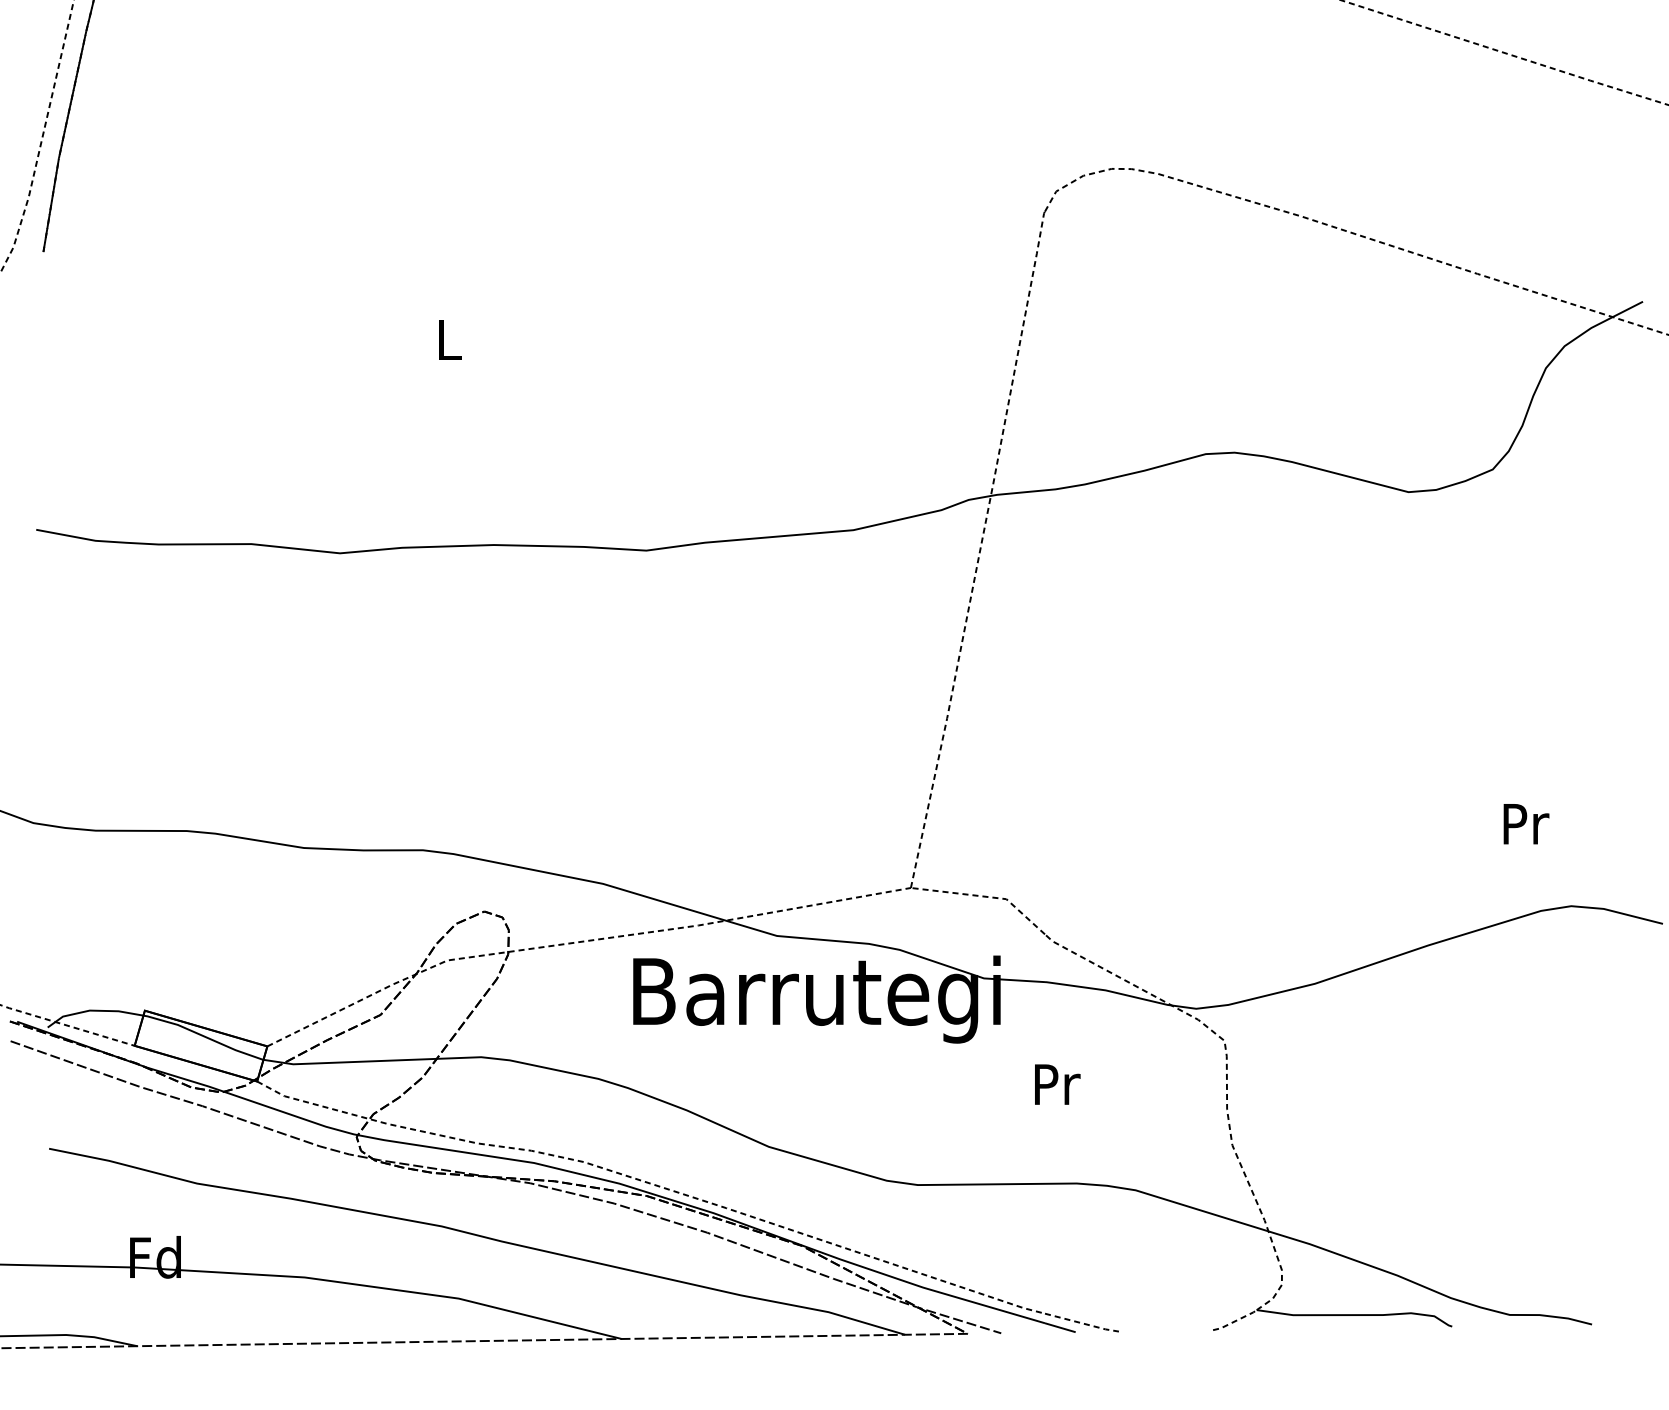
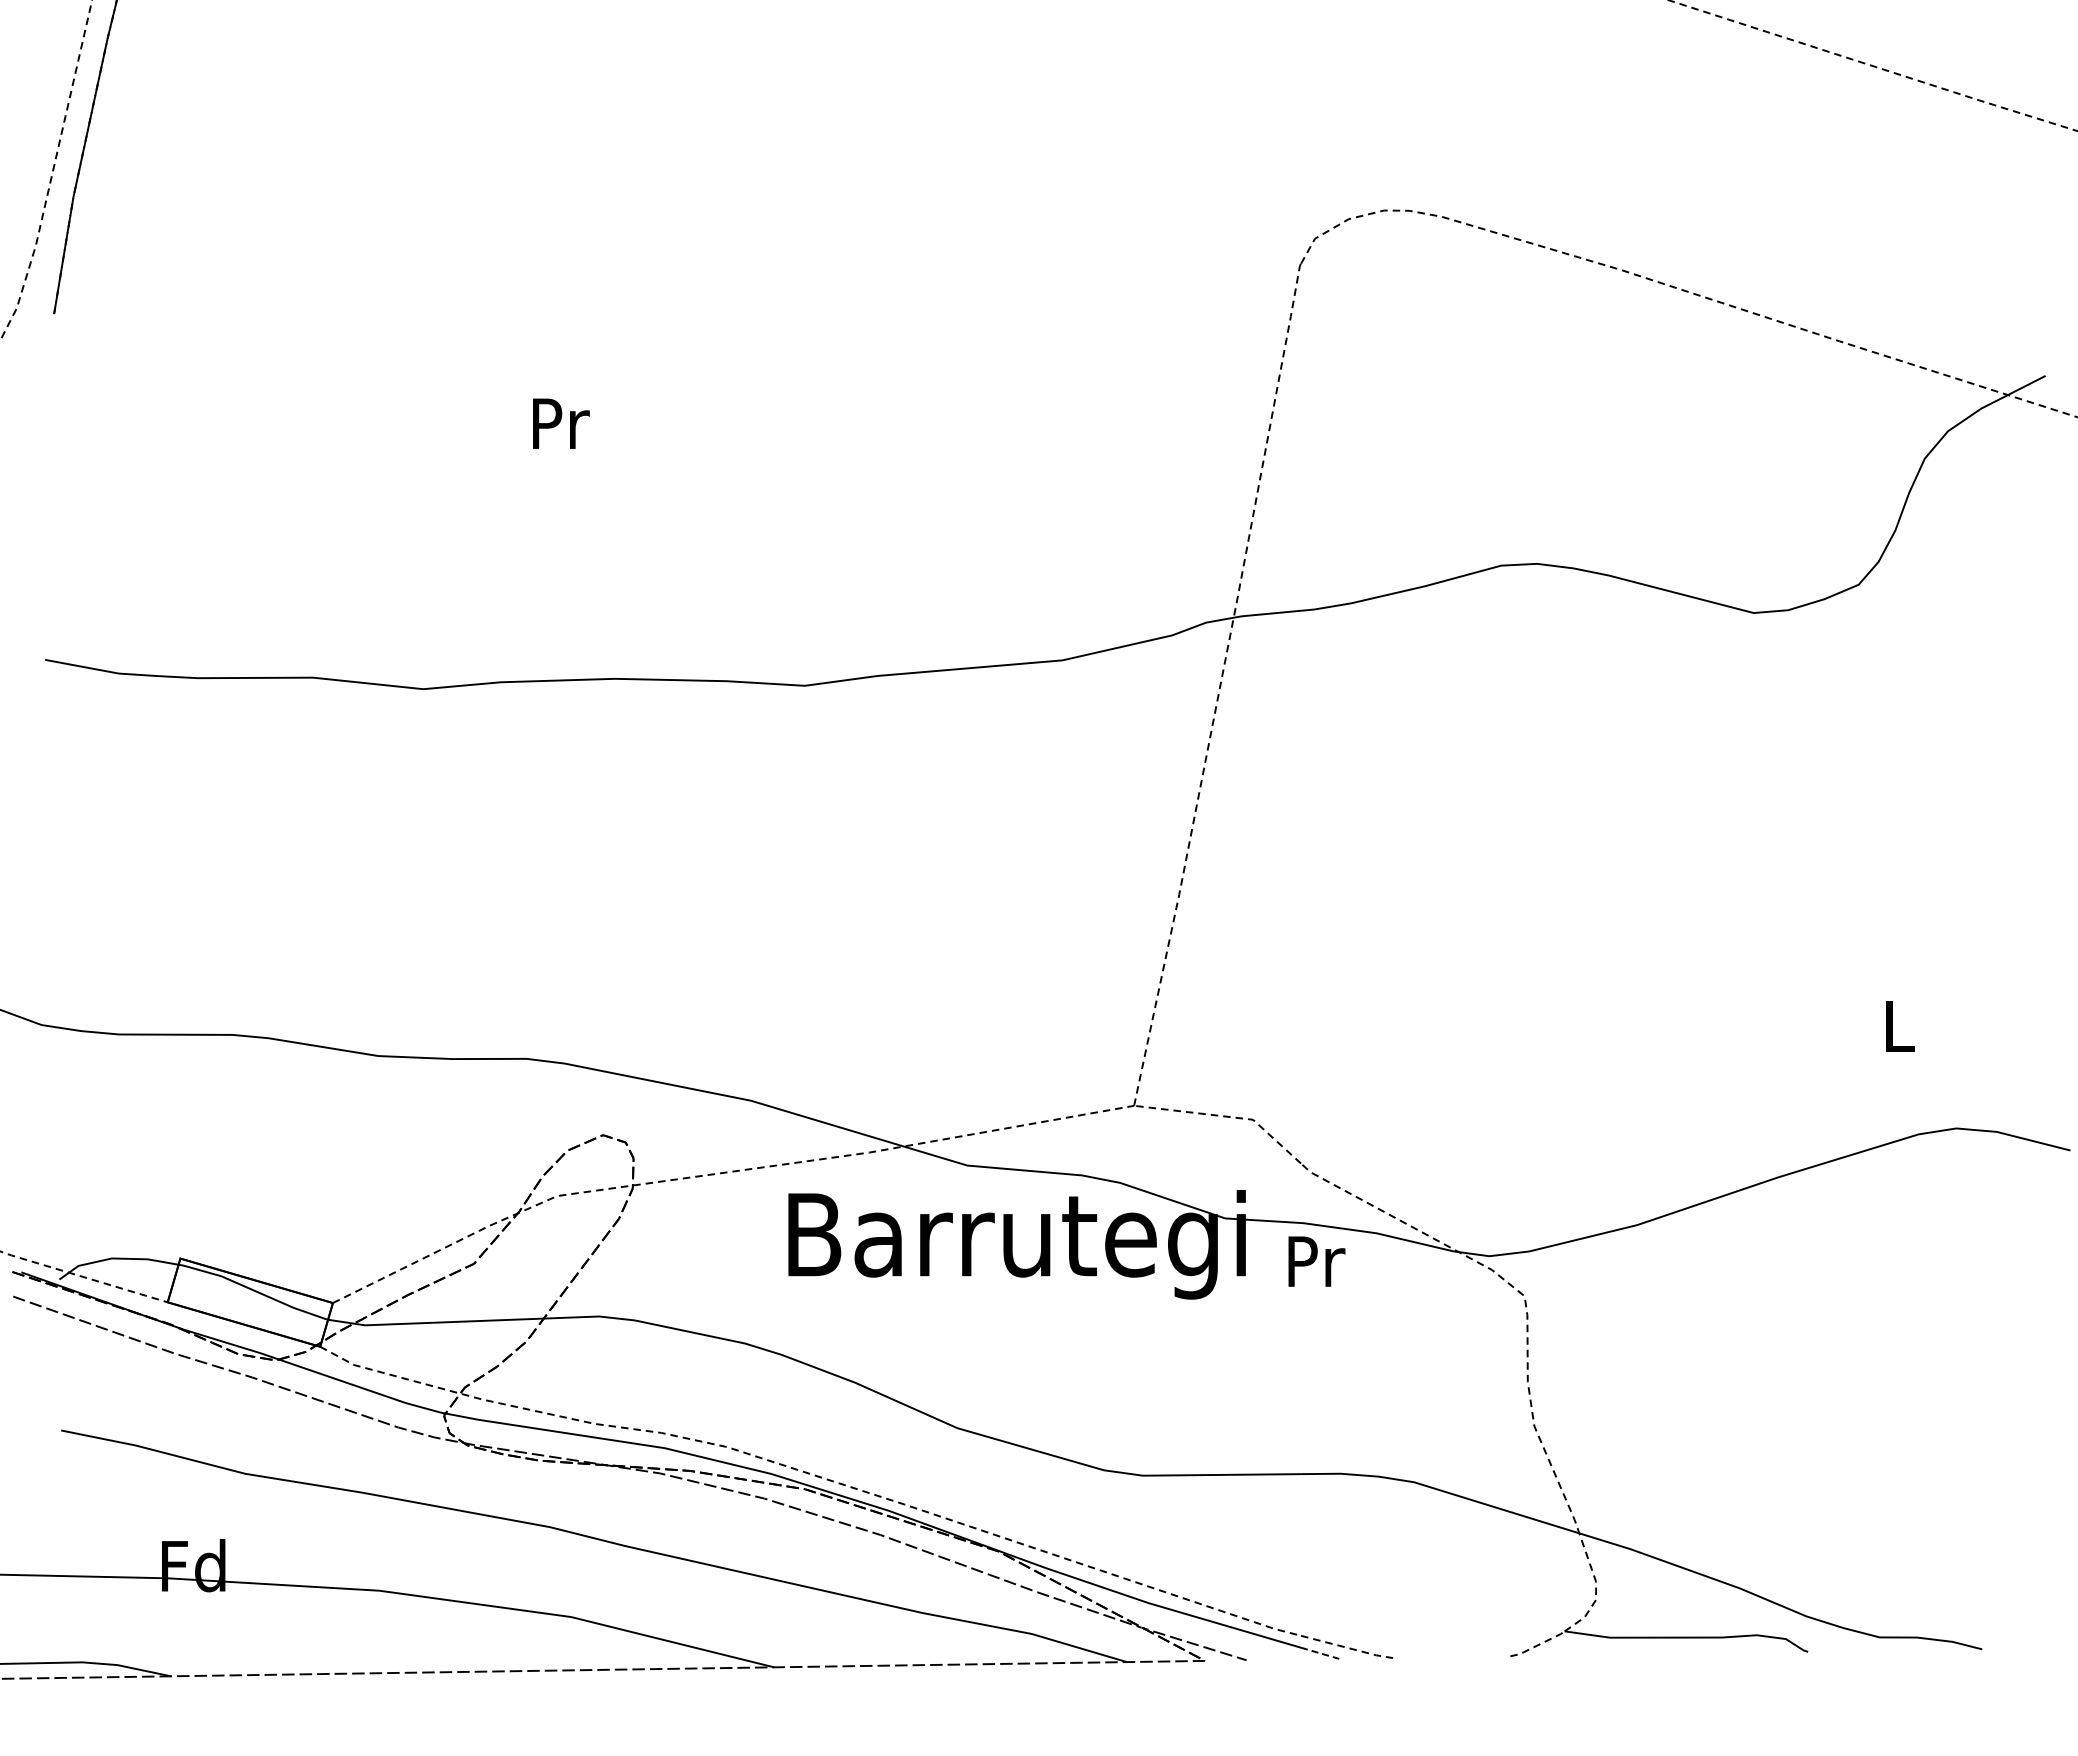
text: (450, 339) -> (561, 423), L -> Pr
text: (1526, 824) -> (1900, 1026), Pr -> L
text: (1057, 1084) -> (1316, 1261), moved
line: (1060, 1327) -> (1320, 1653), solid -> dashed

